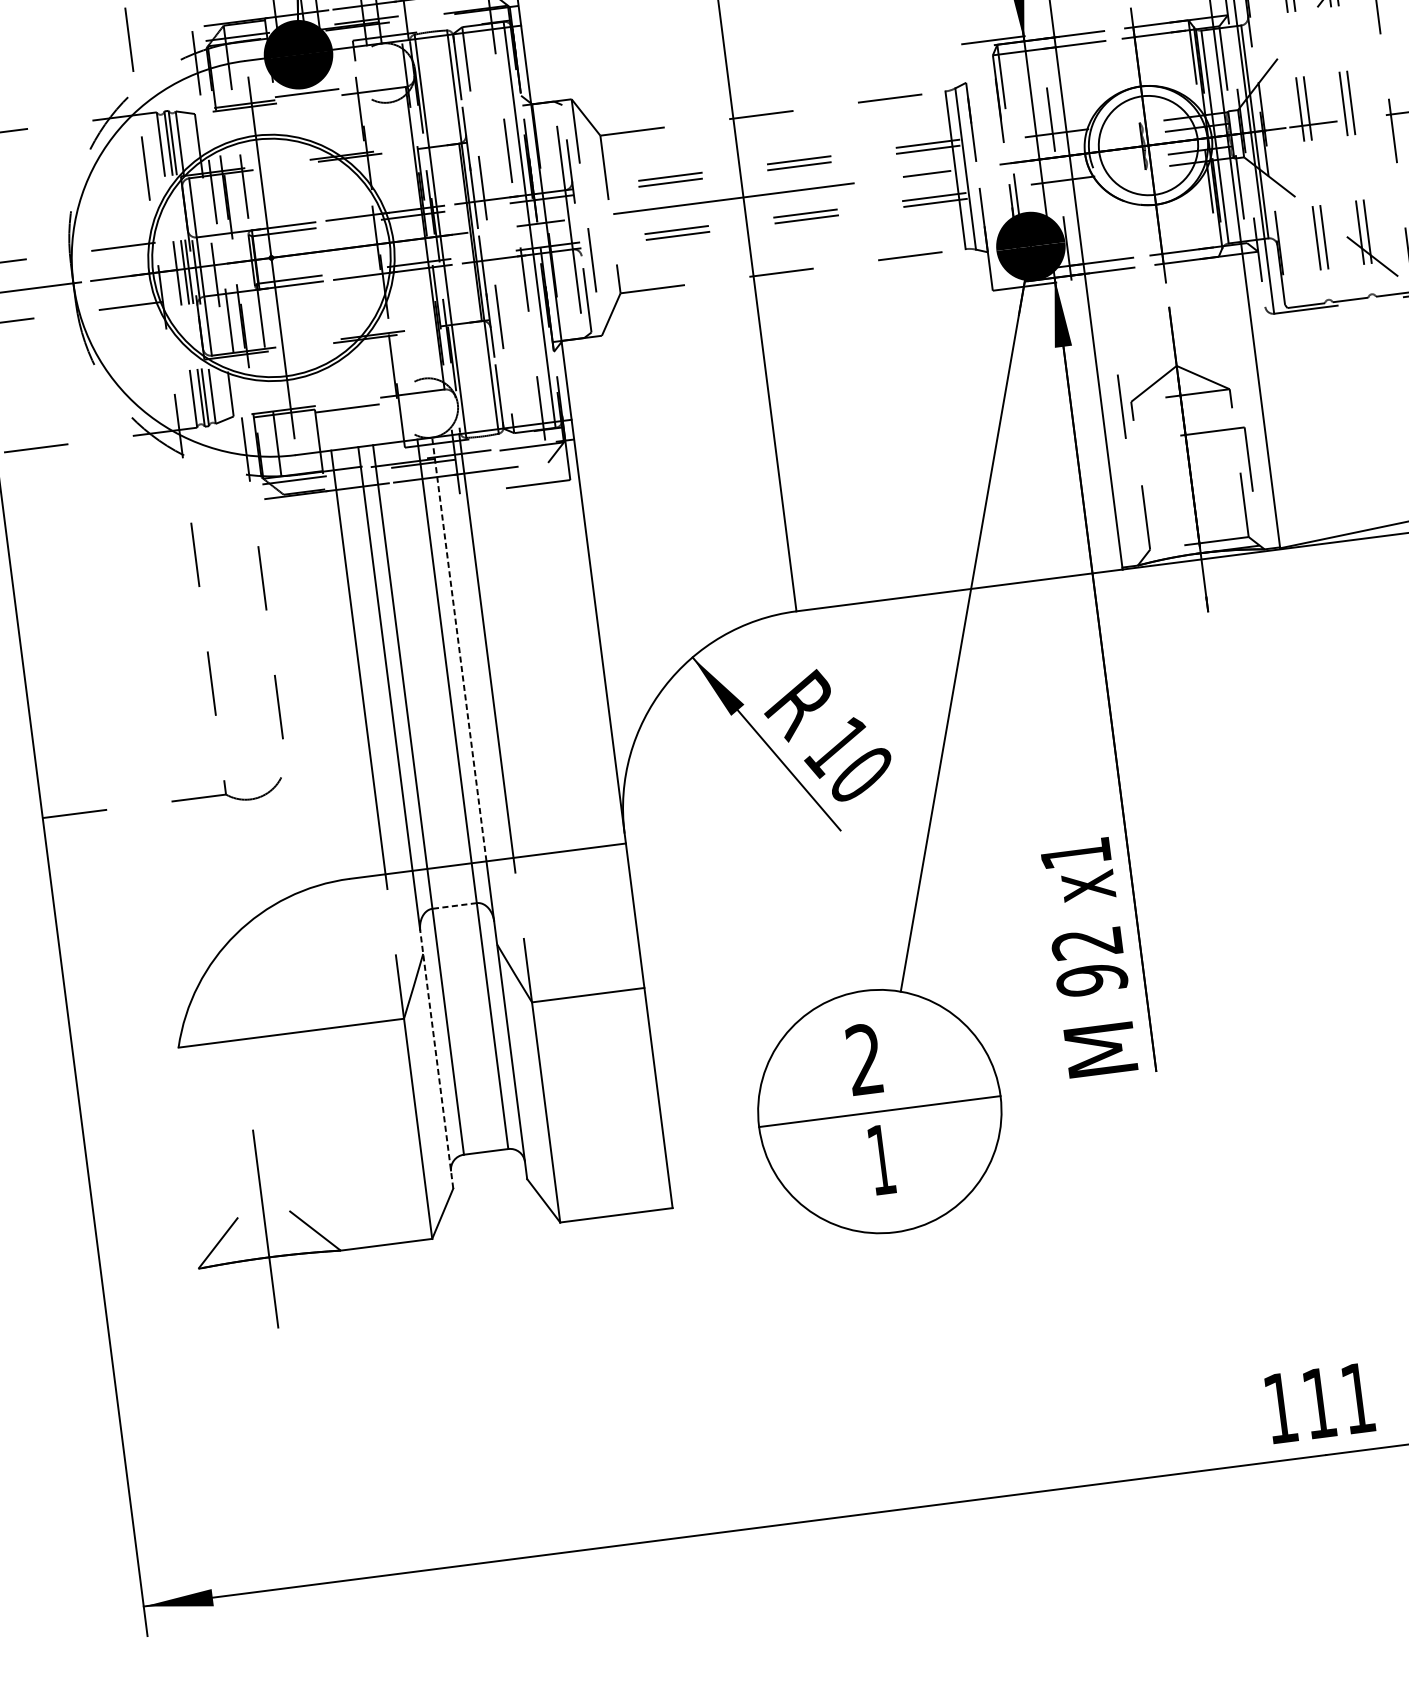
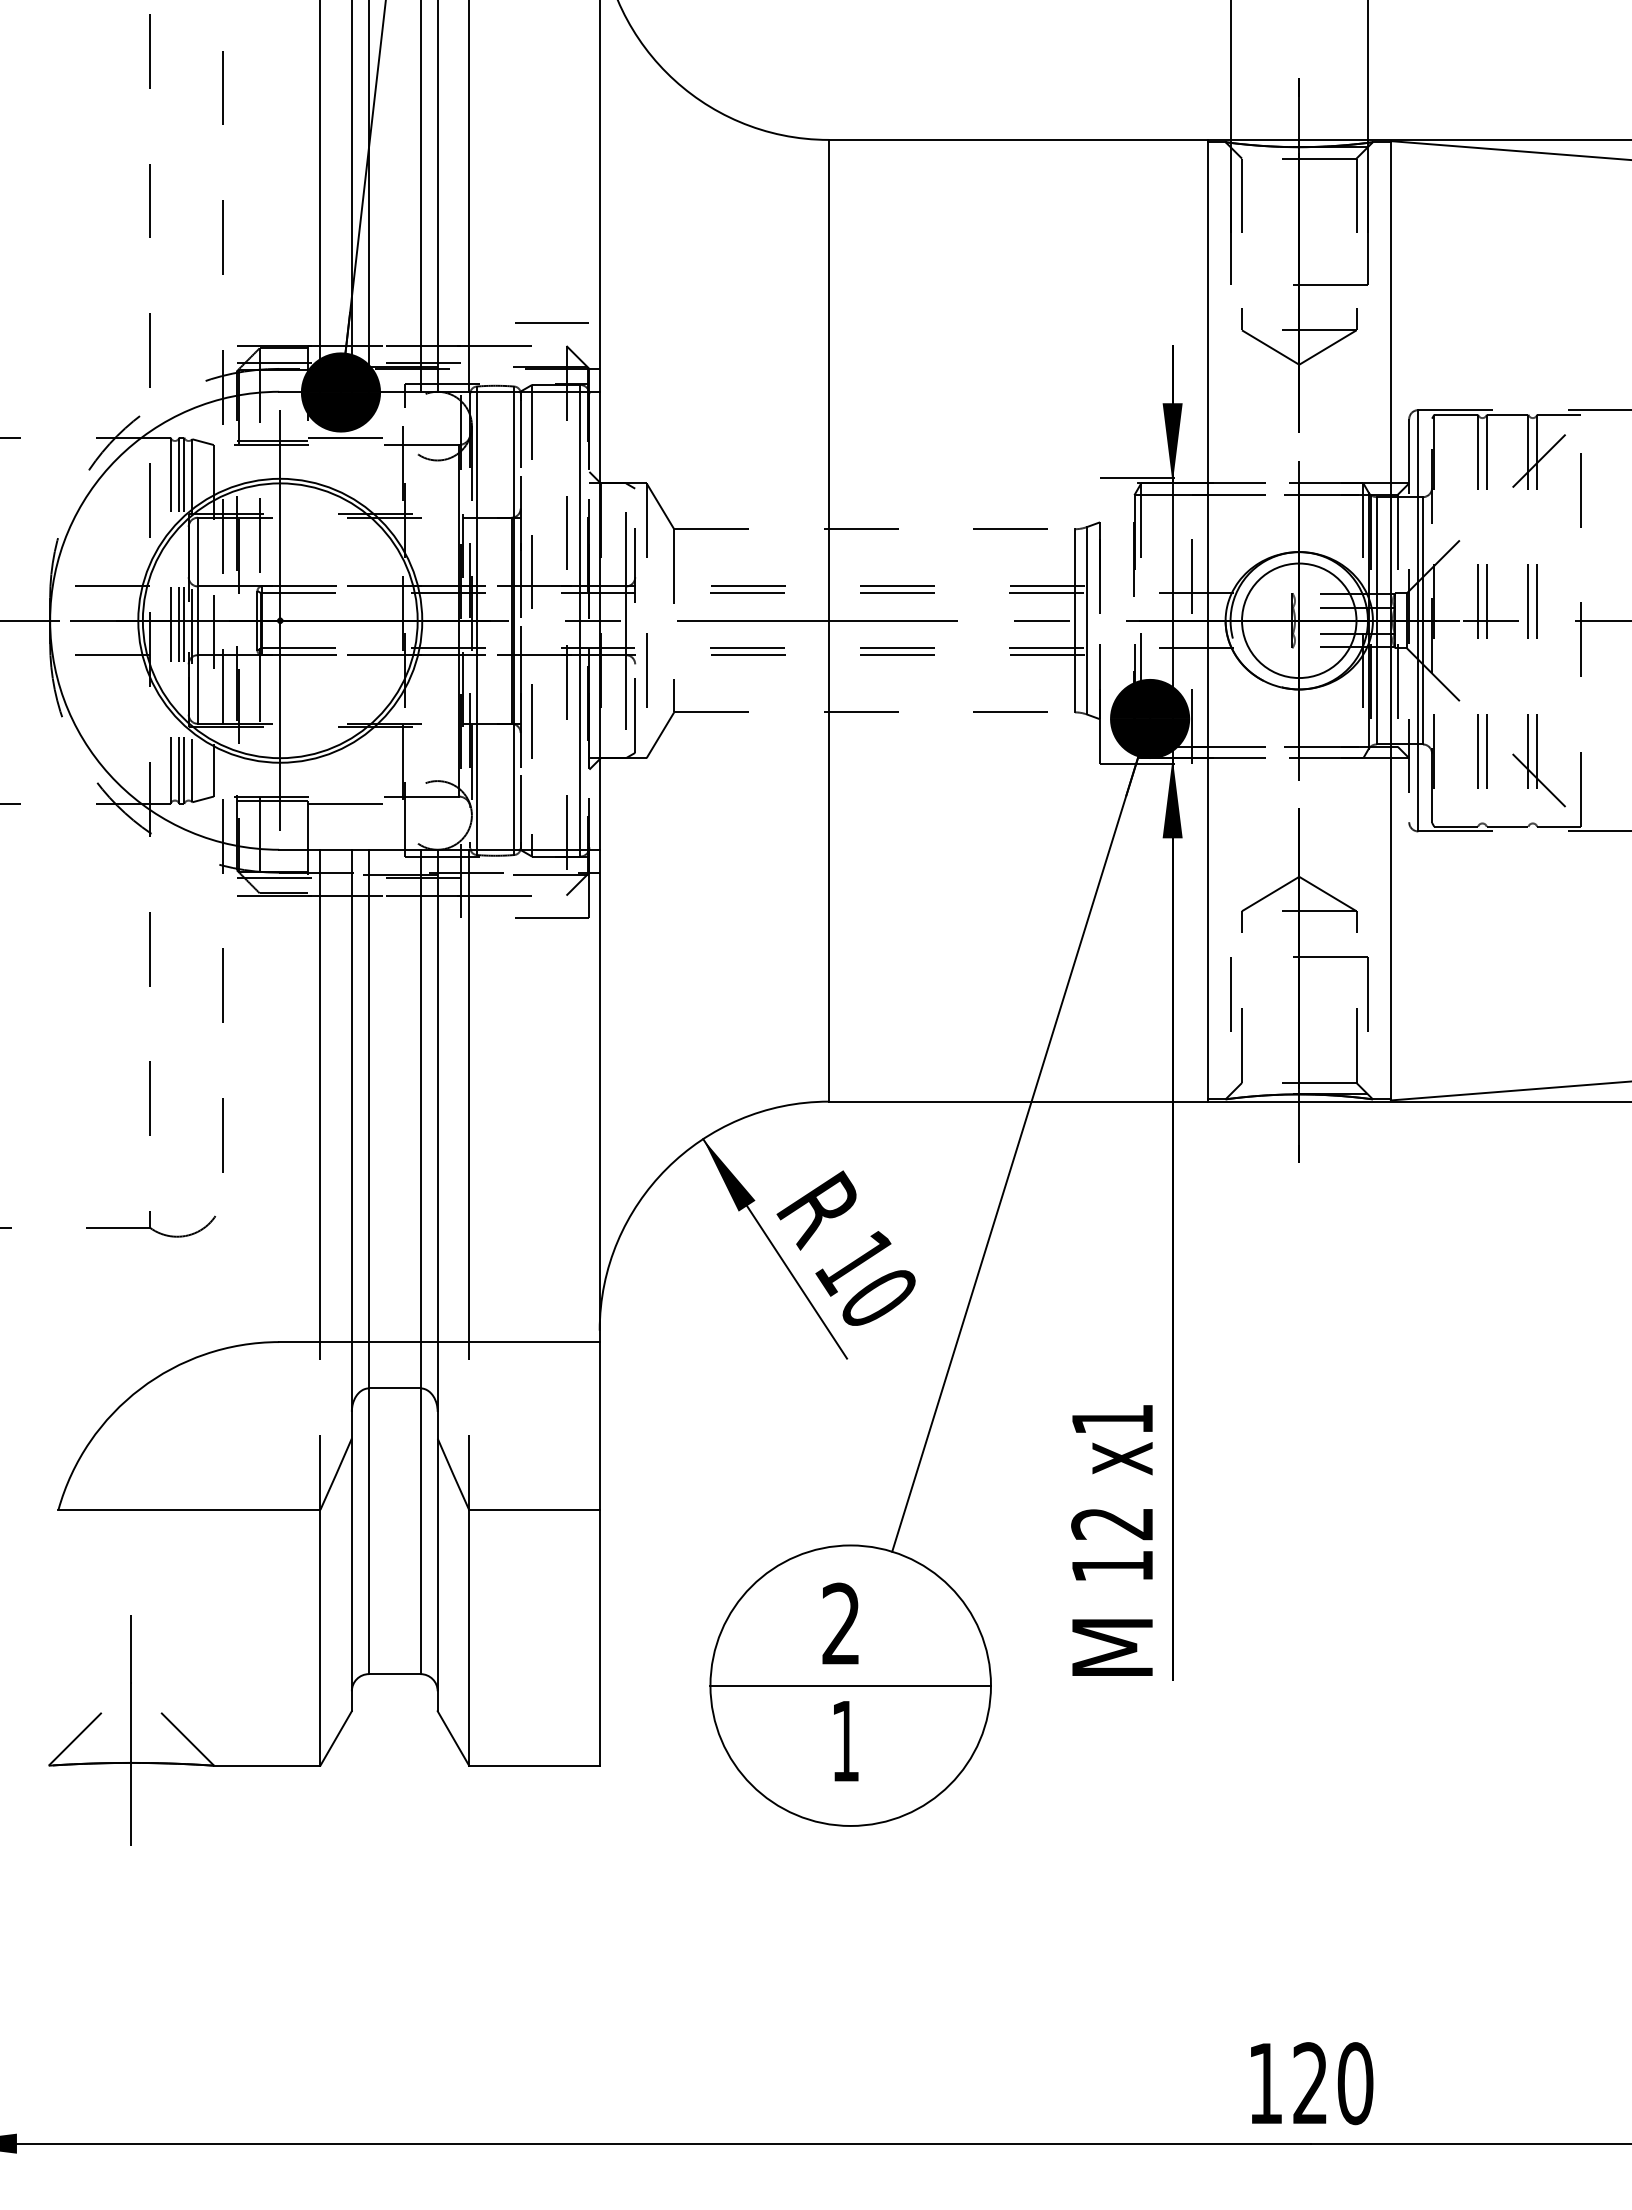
line: (1121, 406) -> (1230, 994), moved
line: (459, 649) -> (437, 1095), dashed -> solid
line: (454, 906) -> (394, 1388), dashed -> solid
text: (1092, 980) -> (1112, 1566), 92 -> 12
line: (436, 1059) -> (351, 1561), dashed -> solid
text: (1339, 1400) -> (1333, 2083), 111 -> 120

